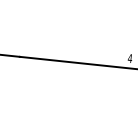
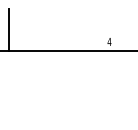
line: (21, 33) -> (8, 29), added

